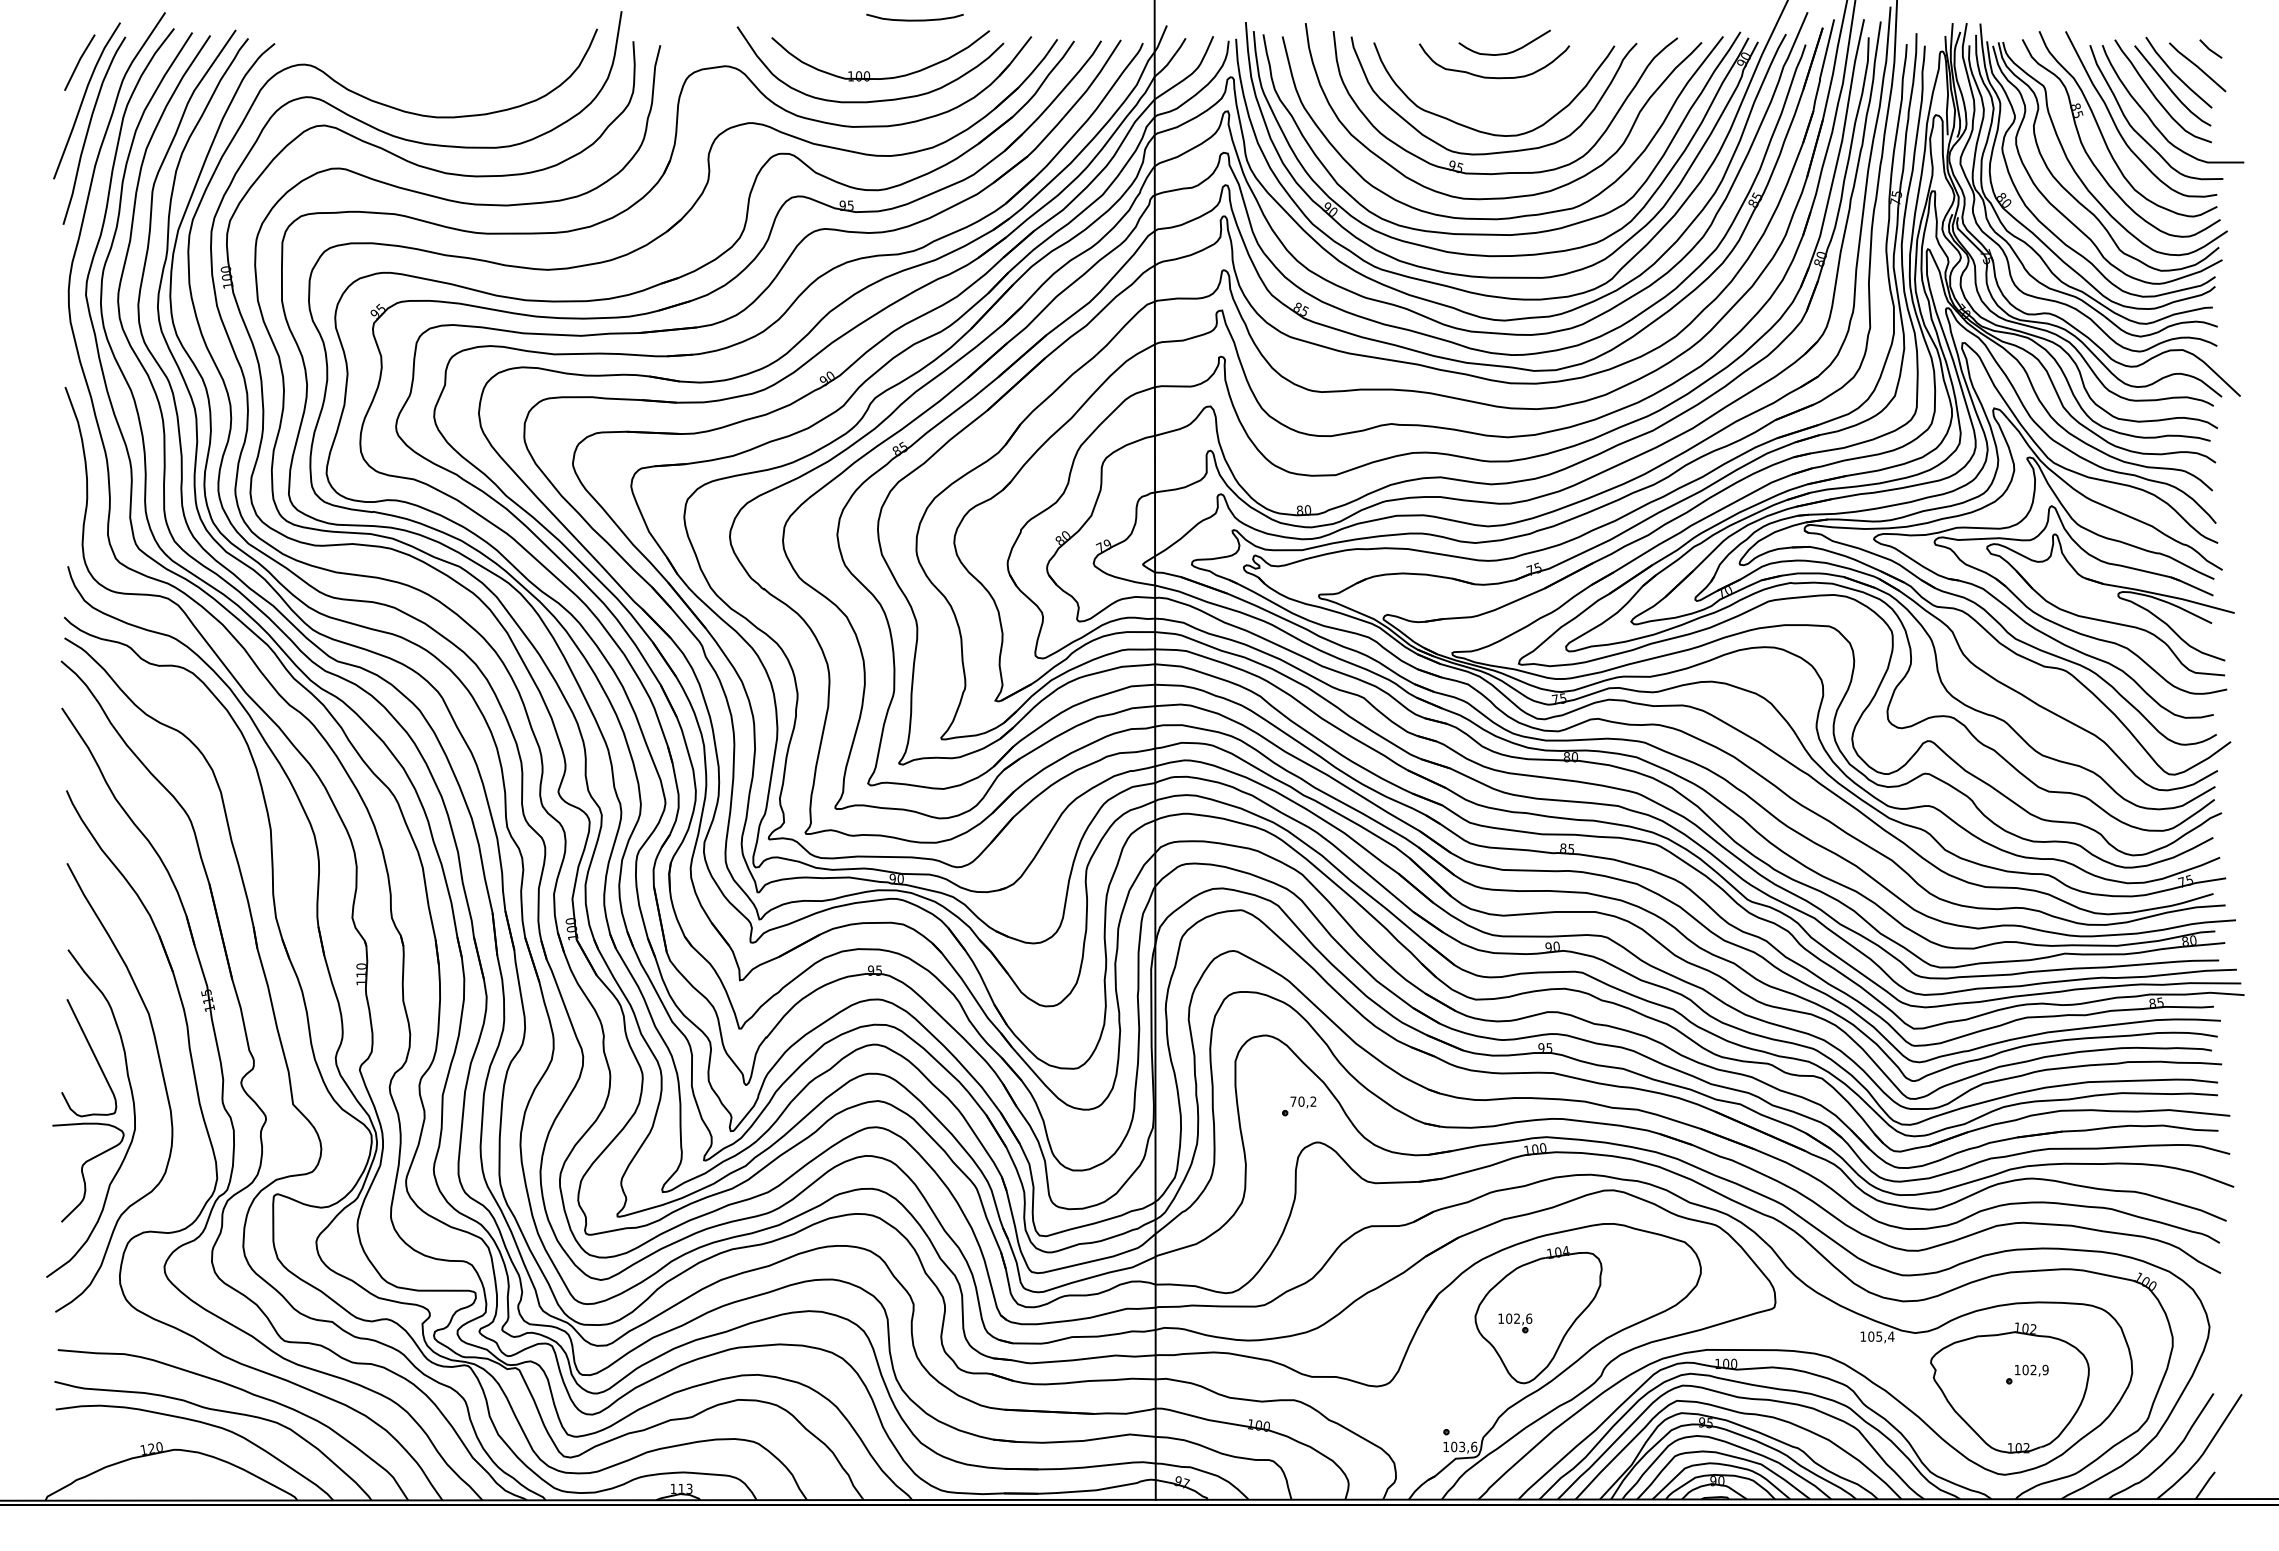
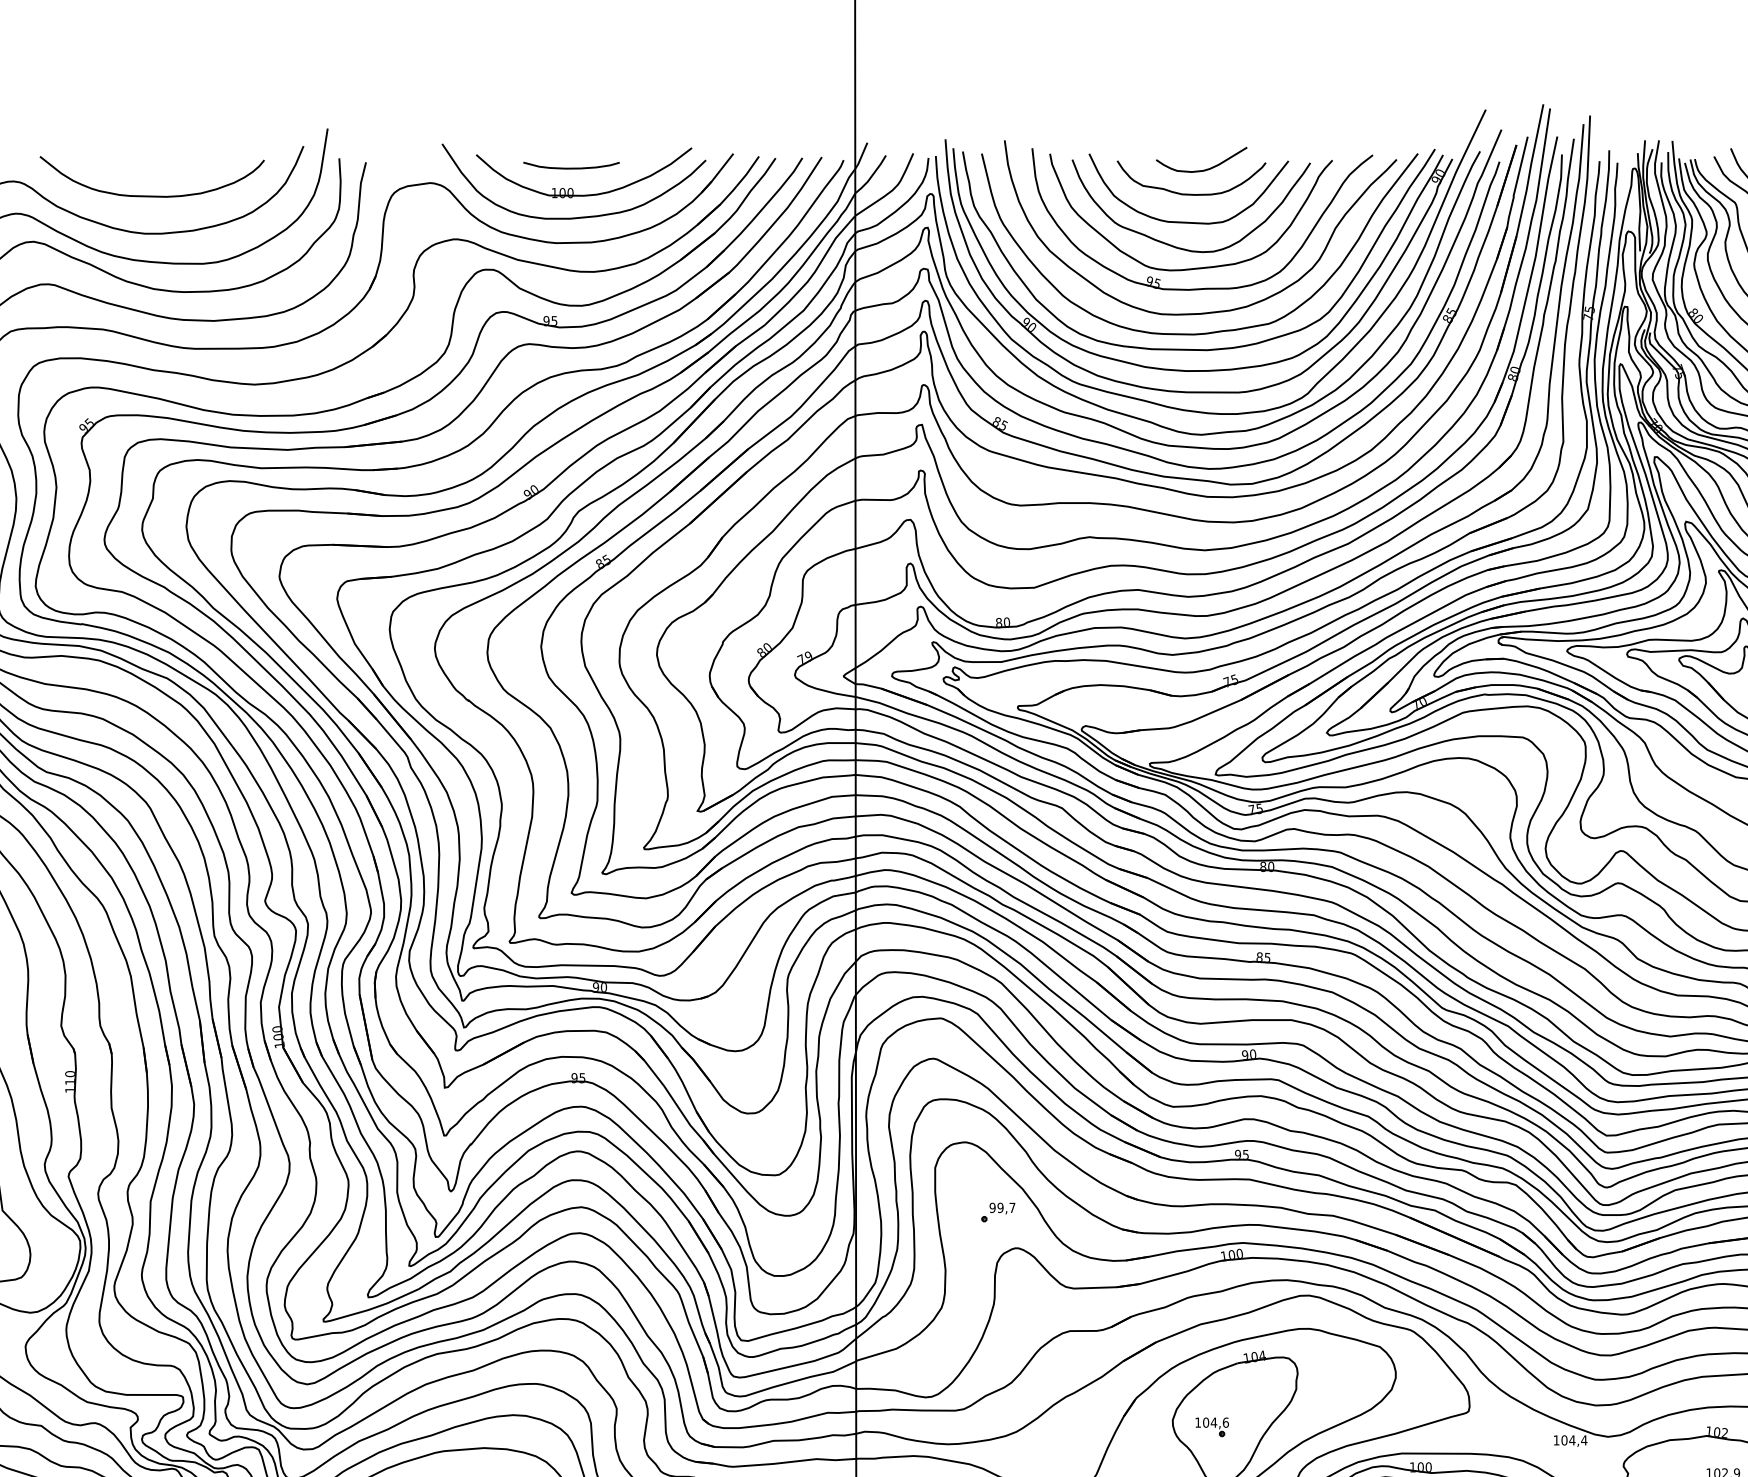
curve: (914, 19) -> (571, 167), moved
curve: (443, 78) -> (151, 195), added
curve: (1491, 105) -> (1188, 221), added
text: (1303, 1101) -> (1002, 1207), 70,2 -> 99,7
text: (1516, 1318) -> (1213, 1422), 102,6 -> 104,6
text: (1879, 1336) -> (1572, 1440), 105,4 -> 104,4

